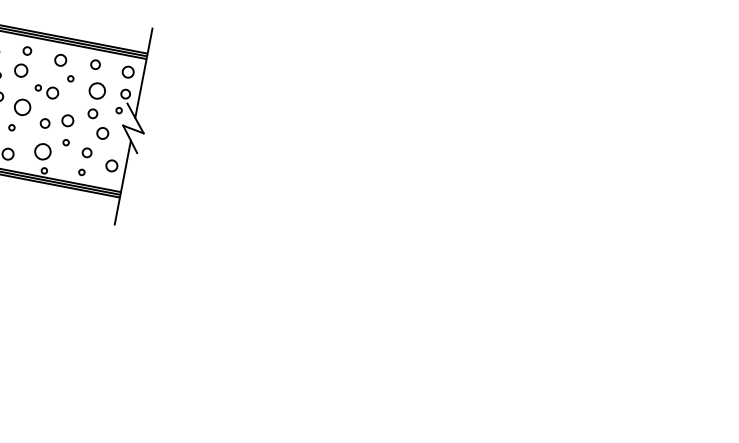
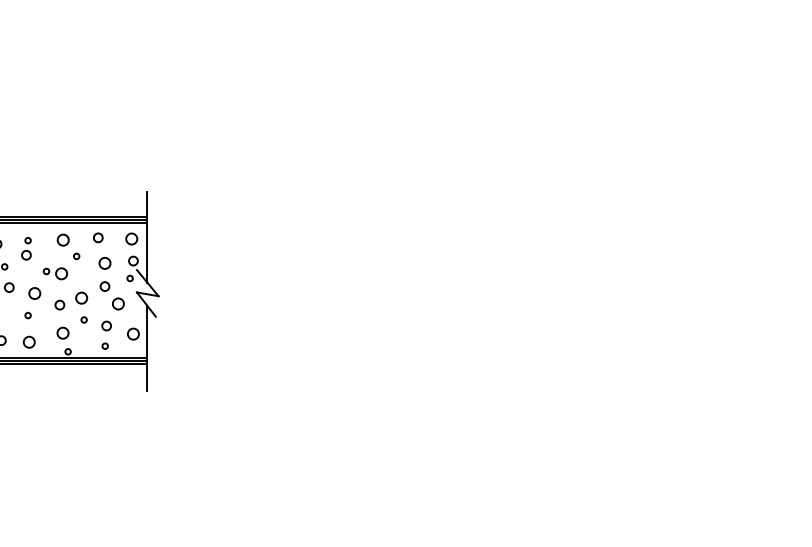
part: (23, 61) -> (26, 248), size x0.71
circle: (96, 91) -> (104, 263), size x0.71
circle: (22, 107) -> (34, 293), size x0.71
circle: (42, 150) -> (62, 332), size x0.71

